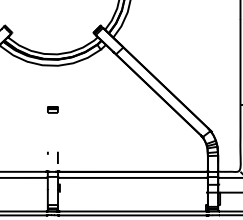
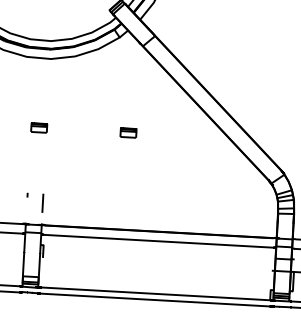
part: (109, 109) -> (127, 132), added

